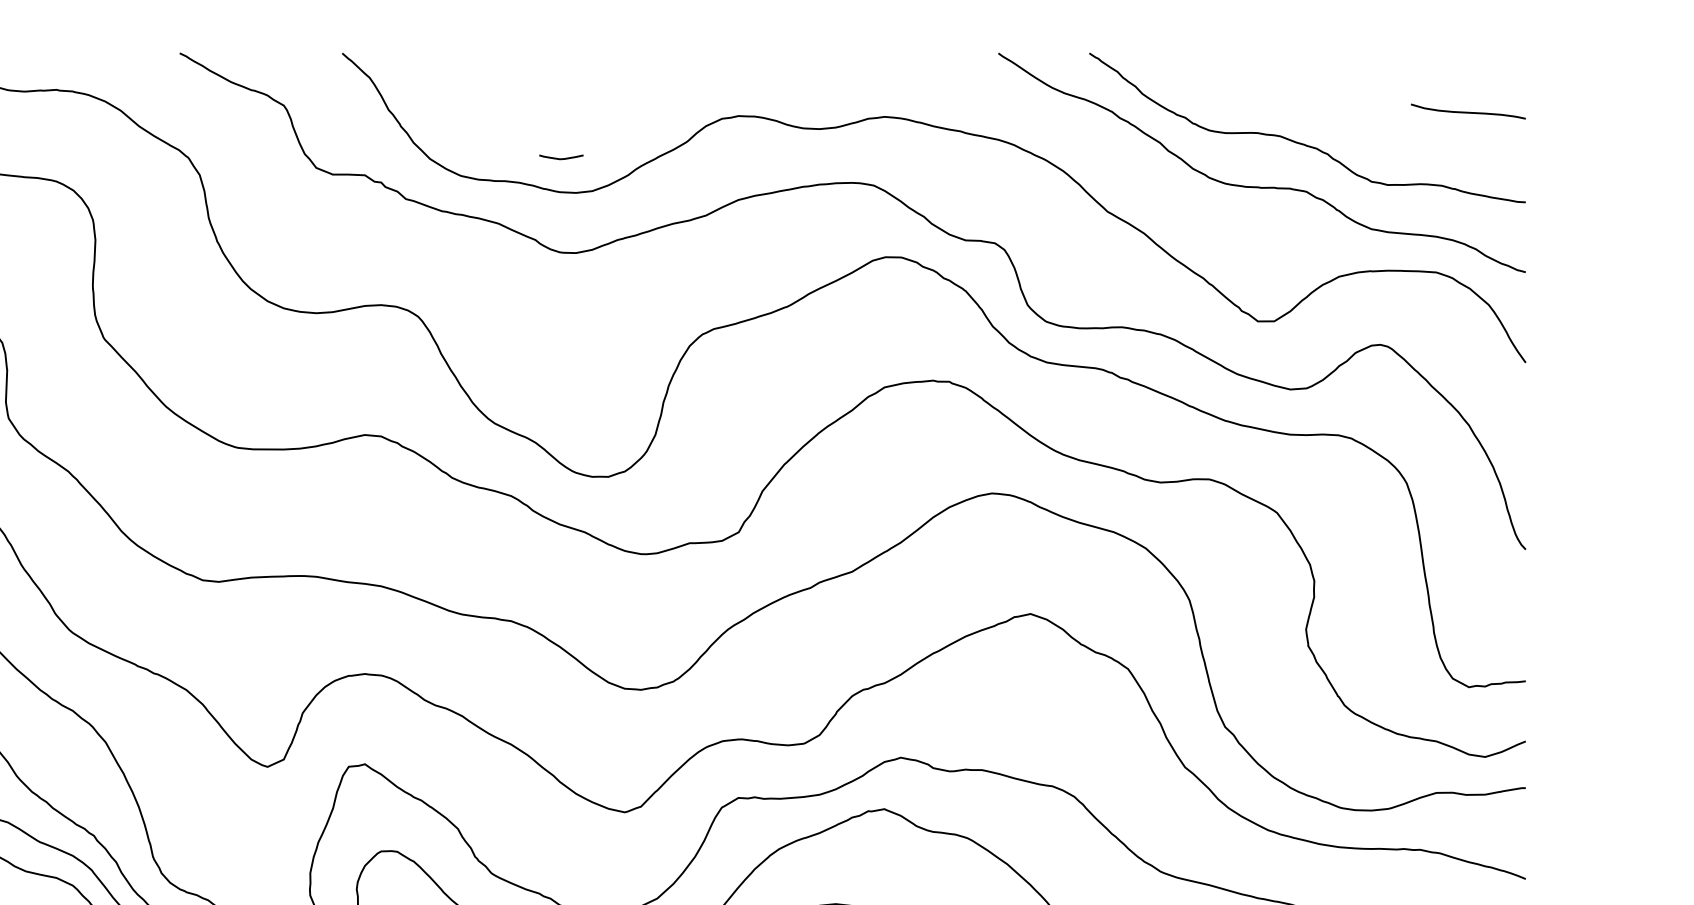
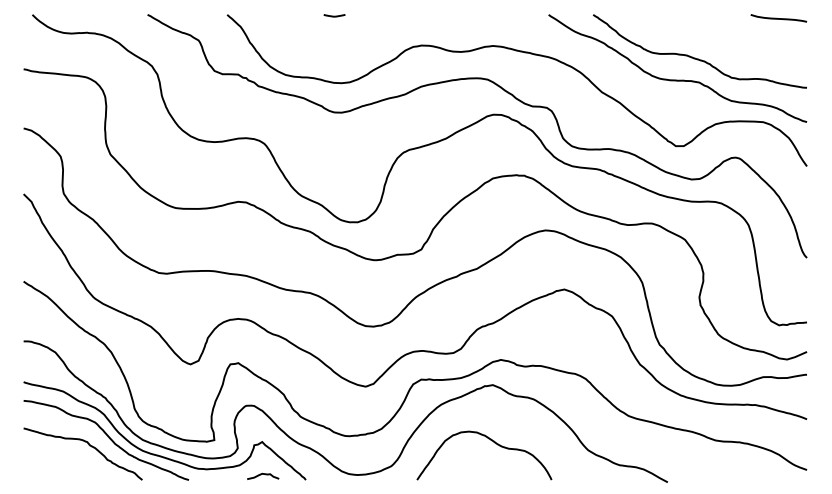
curve: (1467, 111) -> (778, 18), moved
line: (561, 156) -> (334, 15), moved

